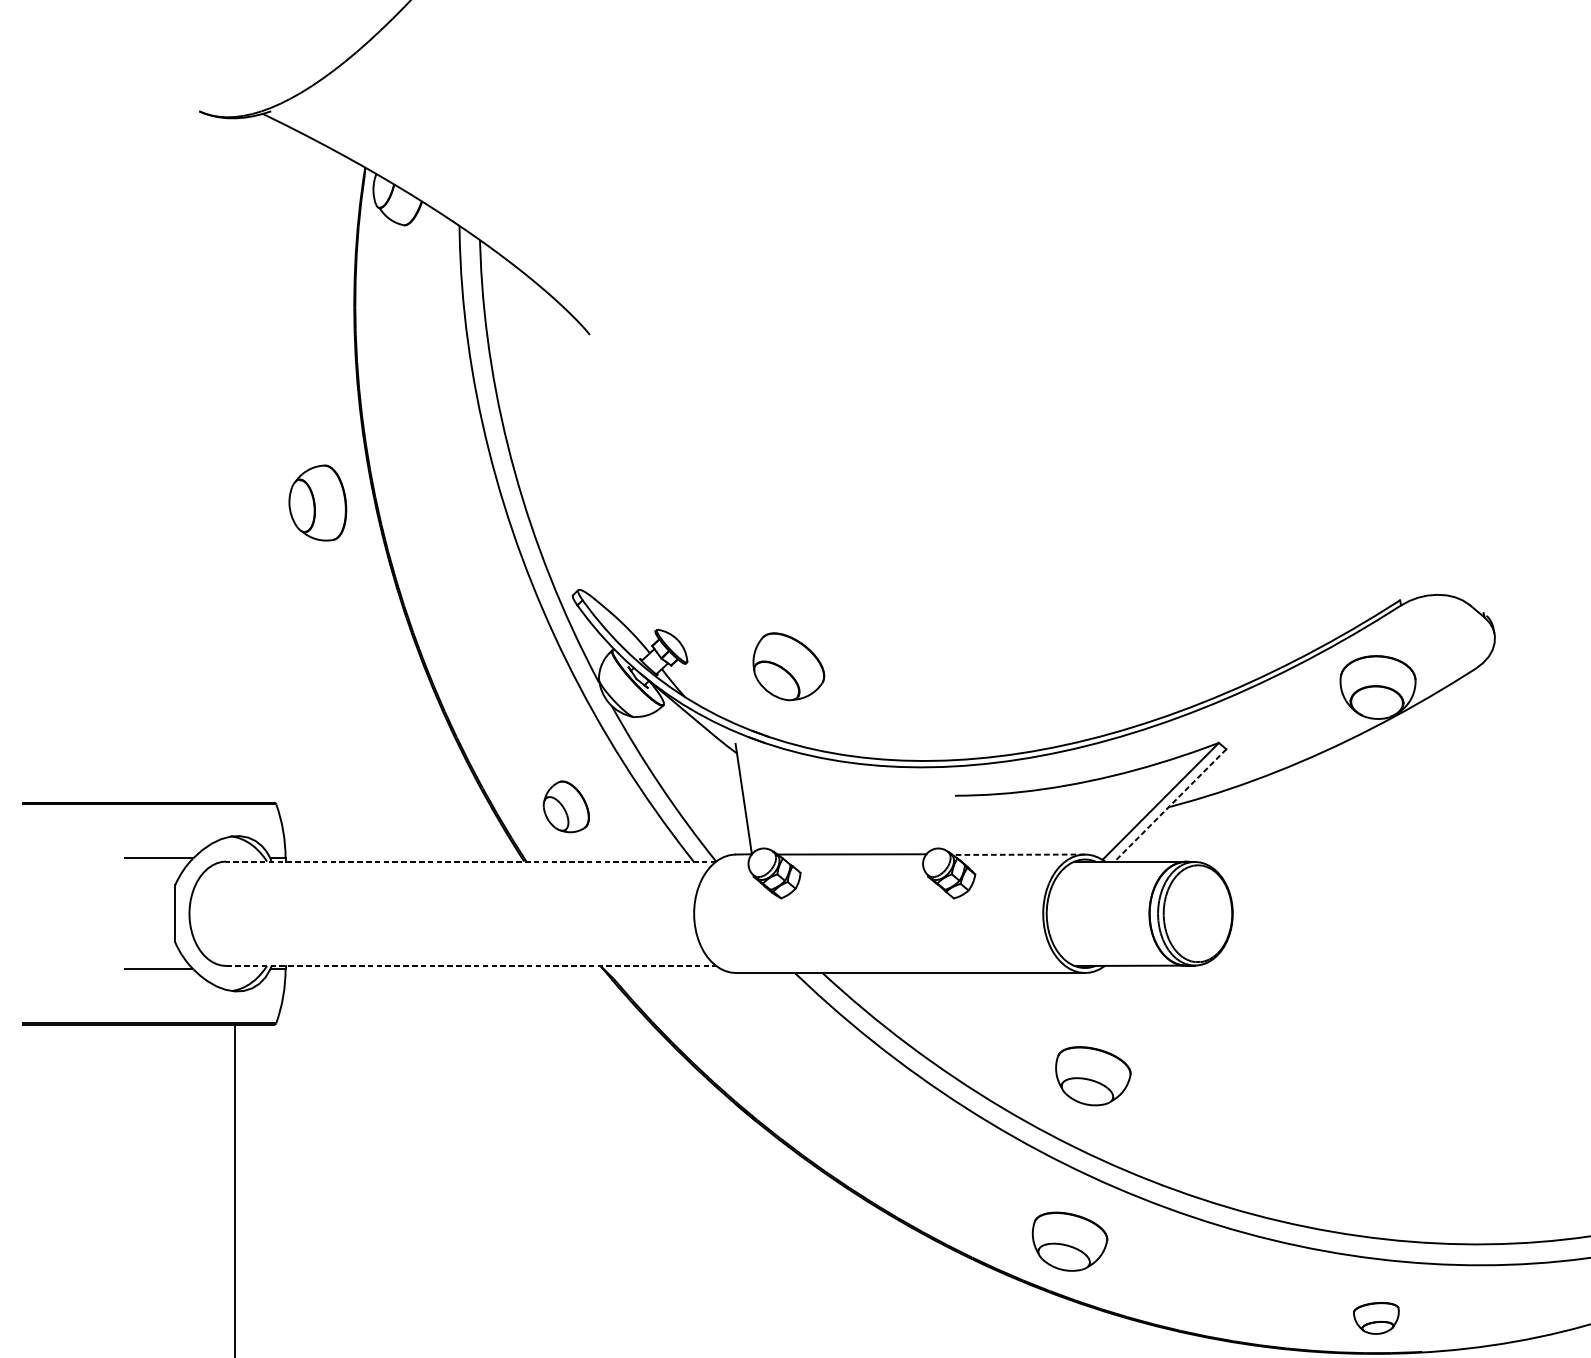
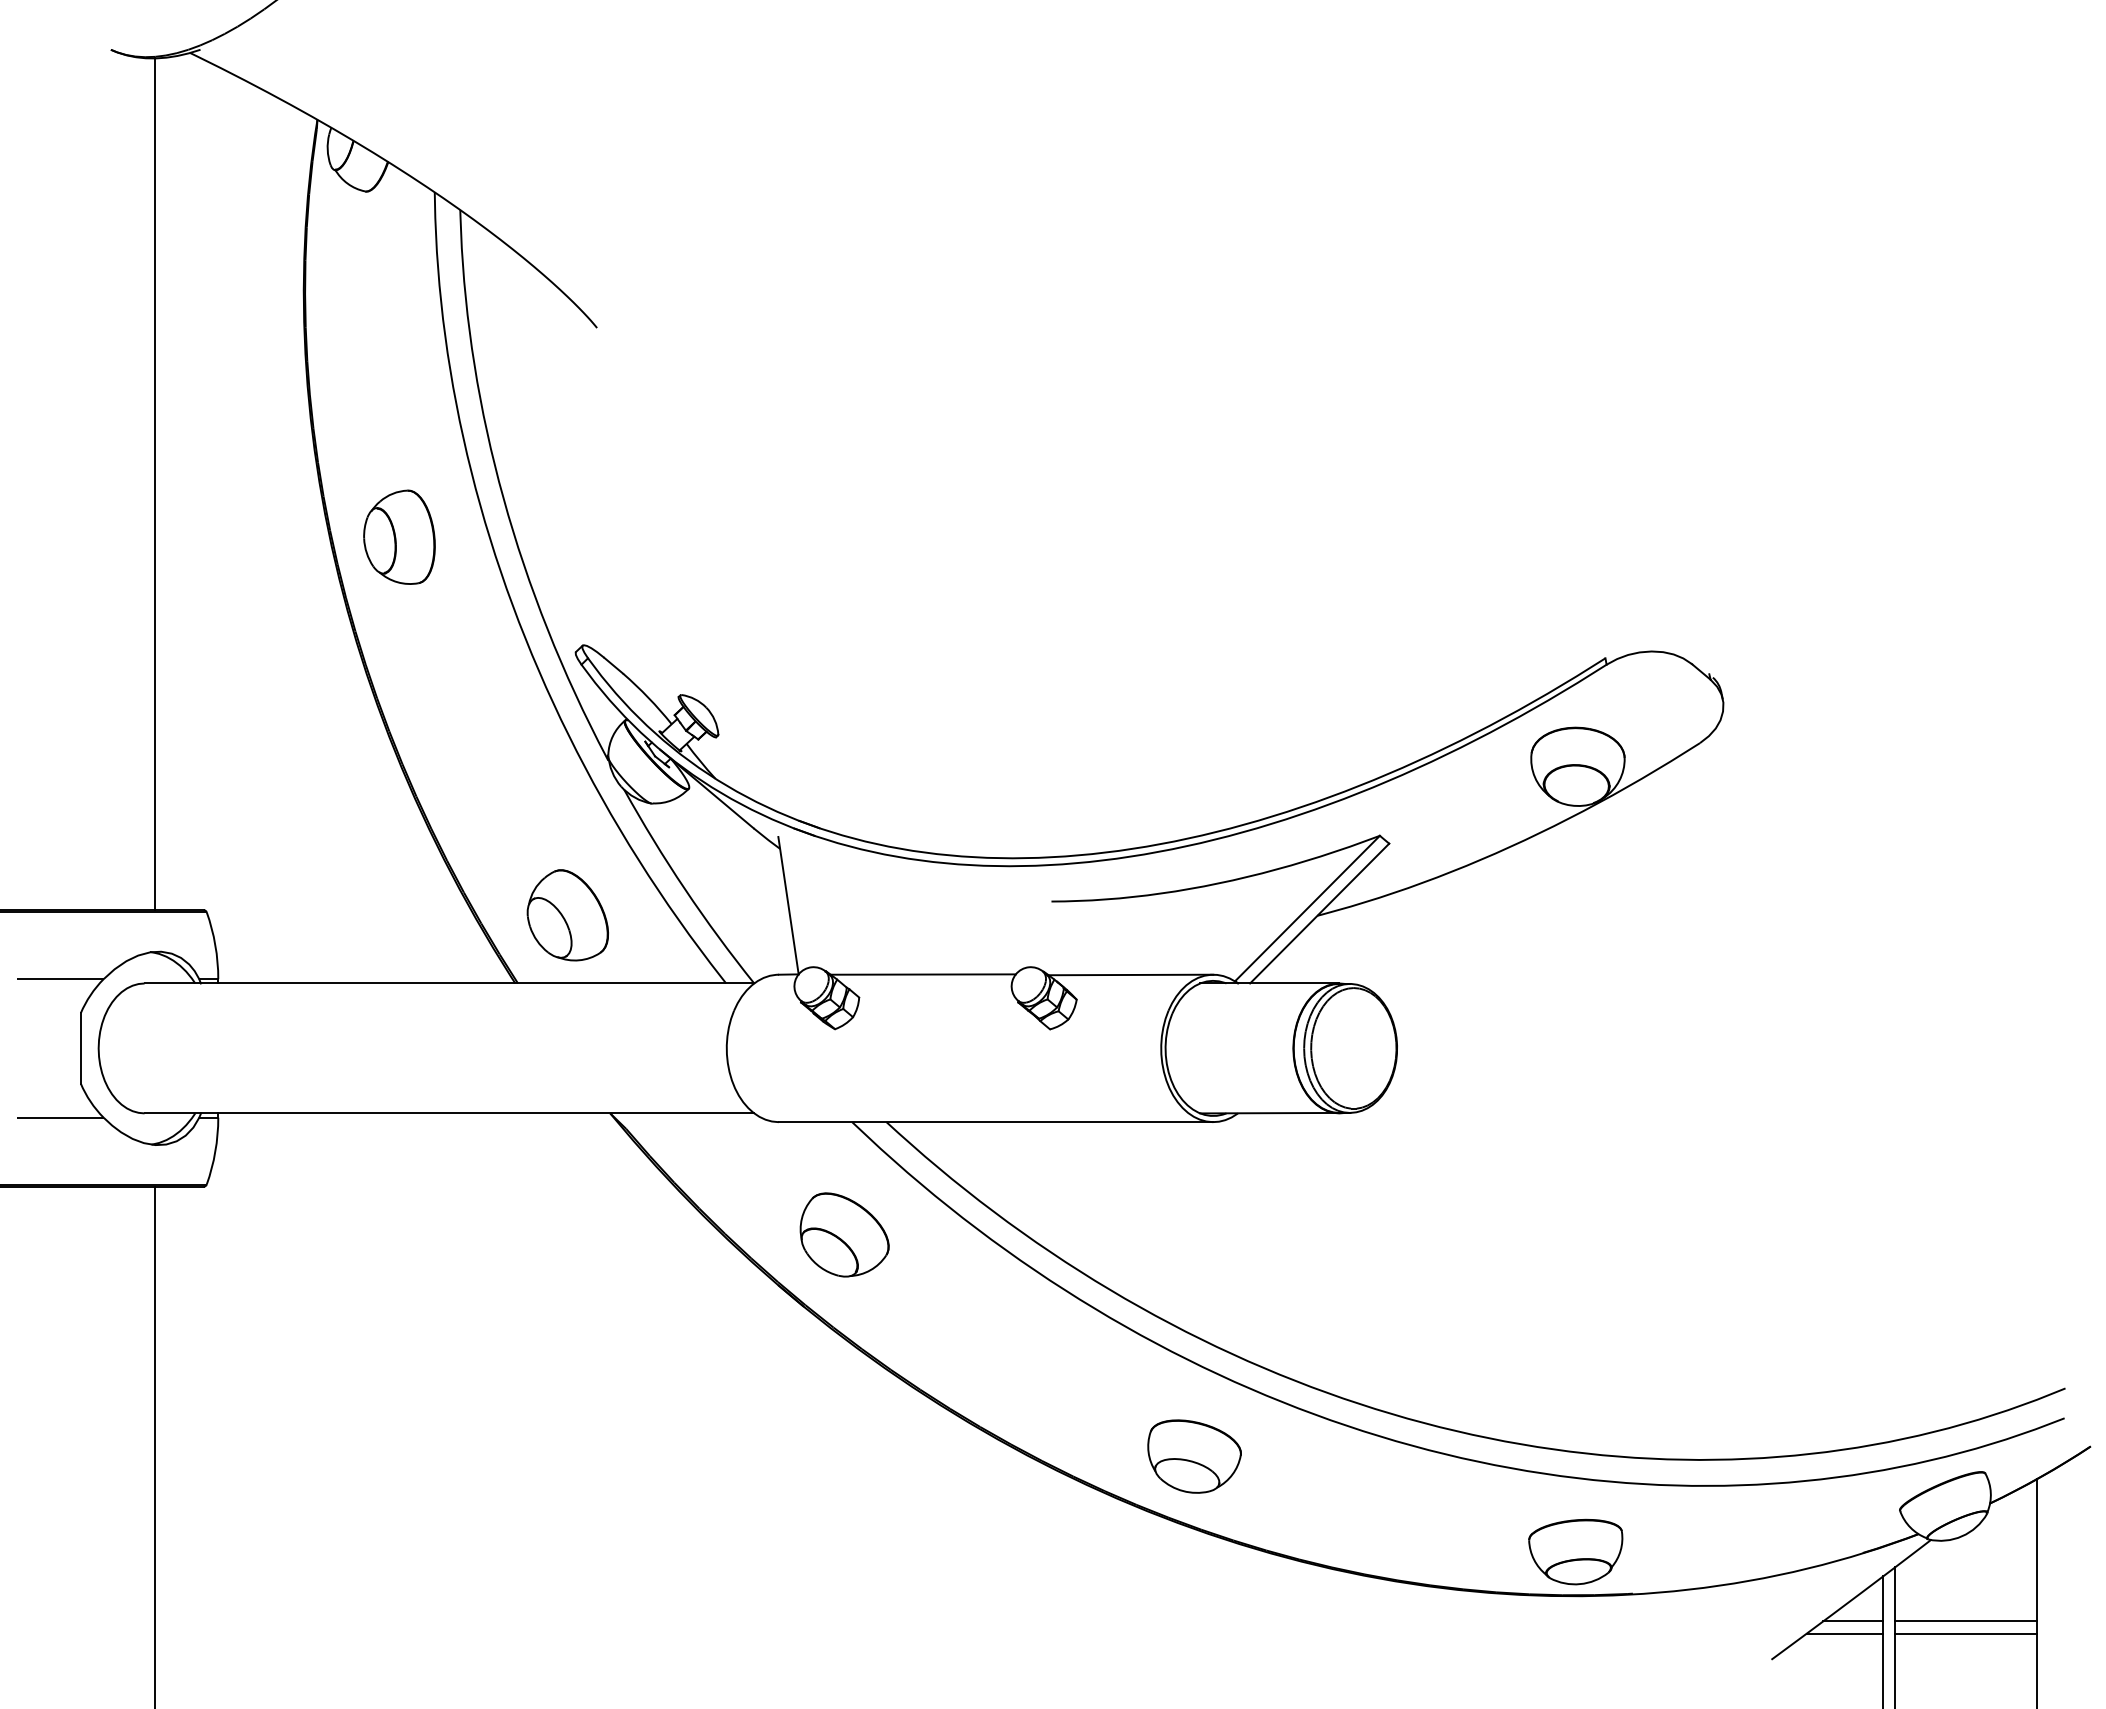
line: (235, 460) -> (155, 484), added
part: (317, 502) -> (399, 536), moved
part: (788, 666) -> (844, 1234), moved
line: (1170, 805) -> (1319, 913), dashed -> solid
part: (566, 806) -> (567, 915), size x1.43
line: (1018, 854) -> (1130, 974), dashed -> solid
line: (471, 861) -> (449, 983), dashed -> solid
line: (471, 966) -> (449, 1113), dashed -> solid
part: (1093, 1076) -> (1223, 1250), removed
part: (1376, 1317) -> (1575, 1551), size x1.67

